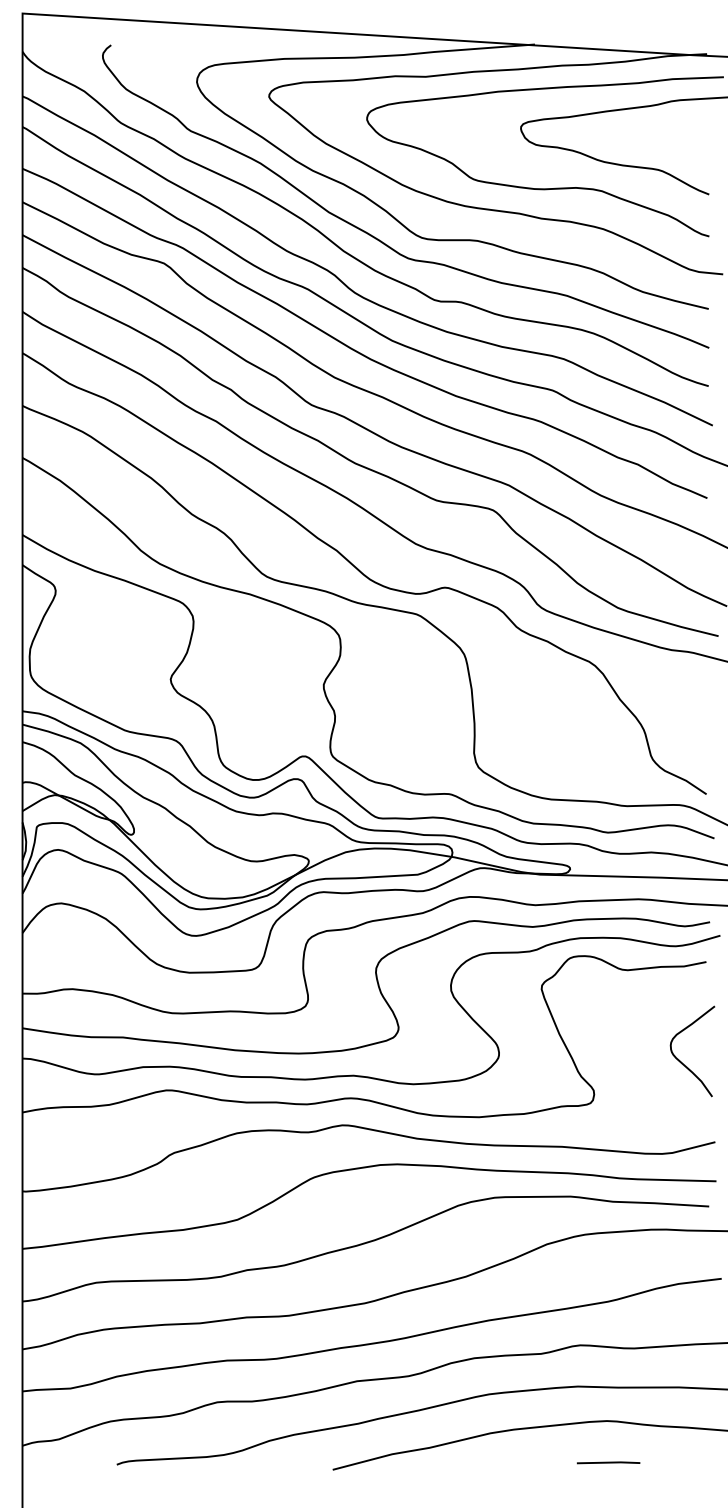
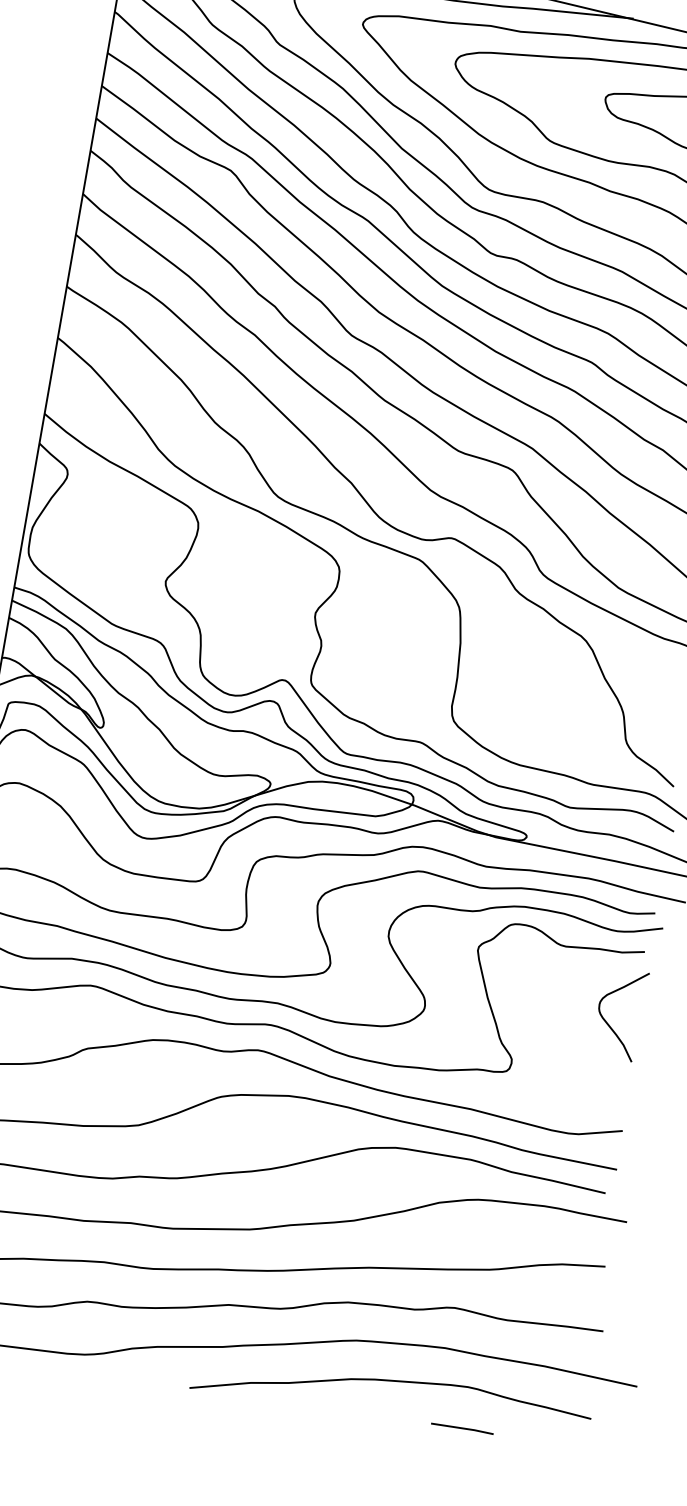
curve: (681, 1061) -> (607, 1022), moved

